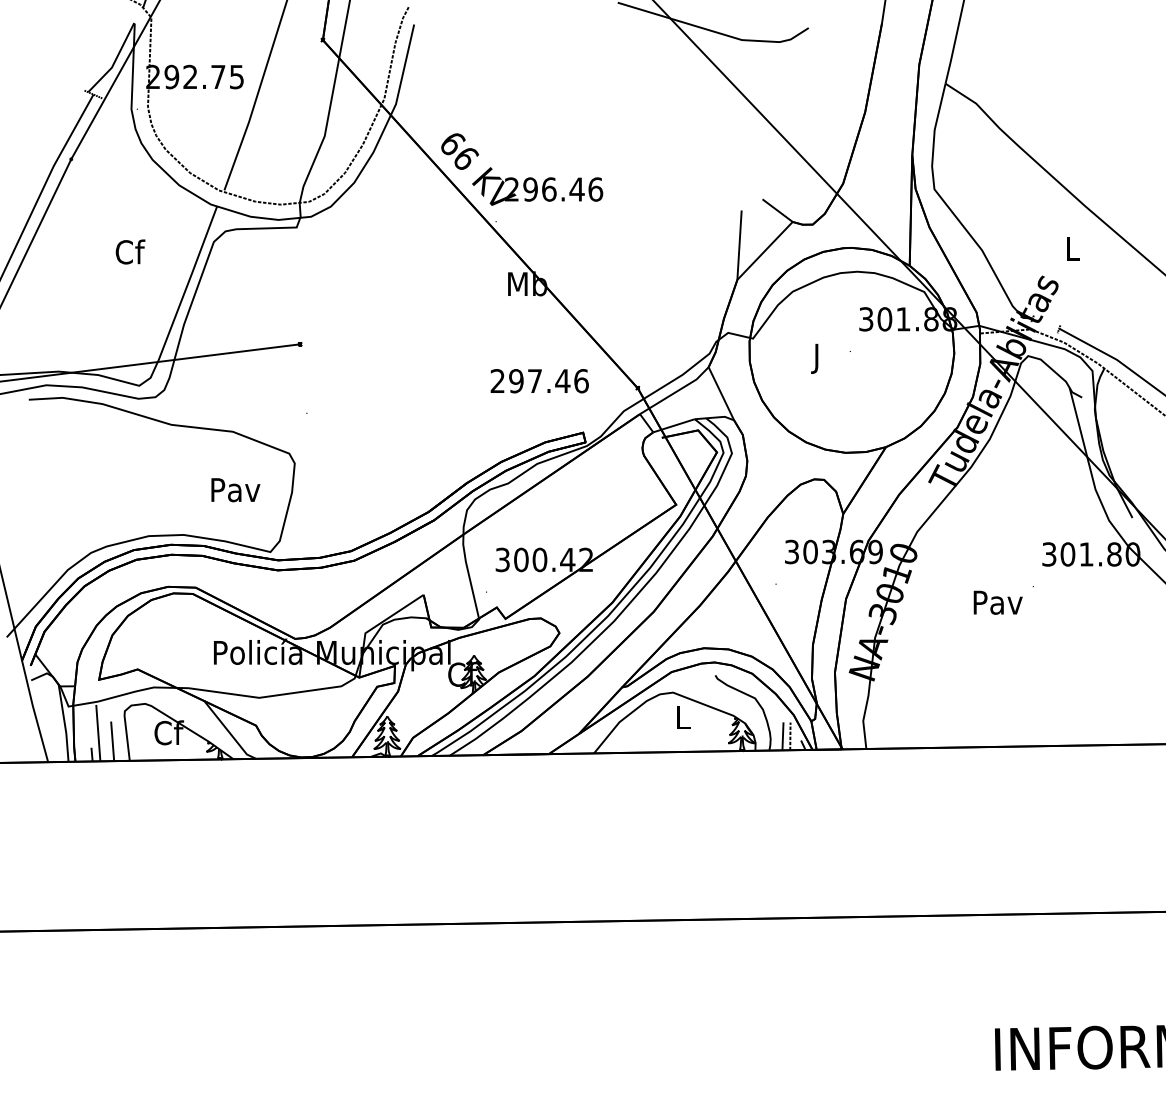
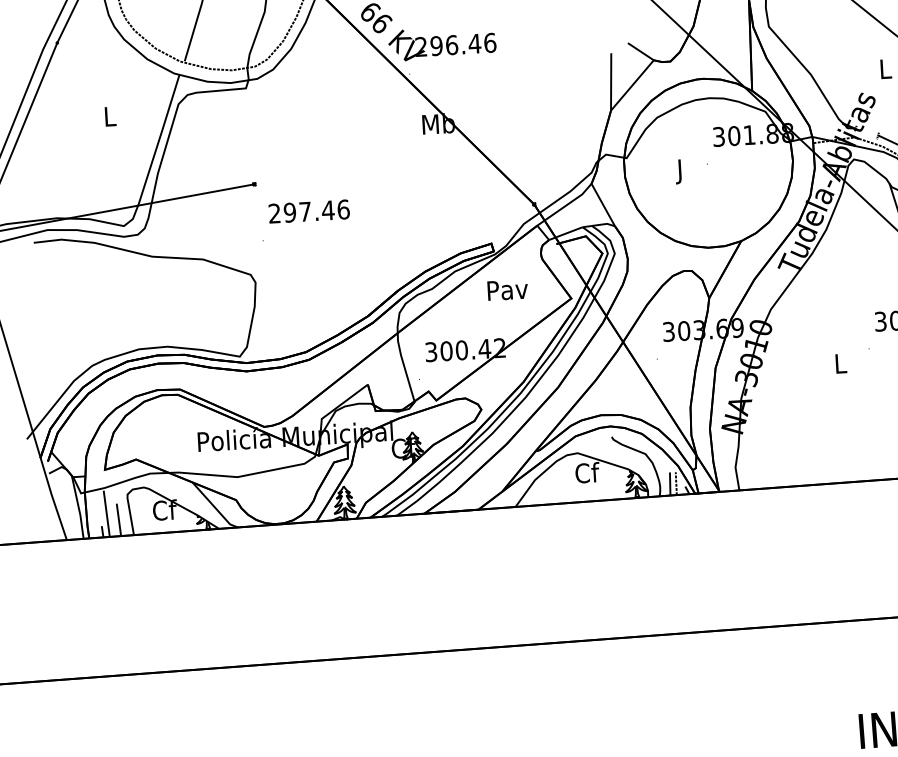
text: (130, 251) -> (110, 116), Cf -> L
text: (539, 381) -> (309, 211), moved
text: (235, 490) -> (507, 290), moved
text: (997, 602) -> (840, 363), Pav -> L
text: (683, 716) -> (587, 472), L -> Cf

